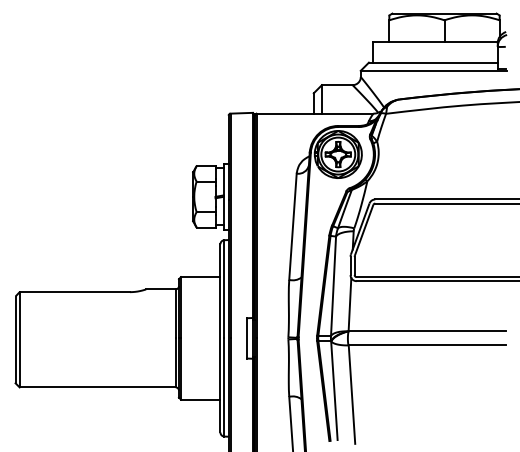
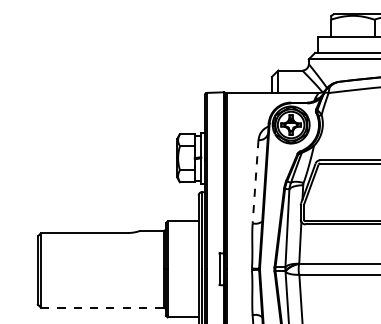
line: (292, 227) -> (255, 182), solid -> dashed
line: (98, 387) -> (102, 307), solid -> dashed

